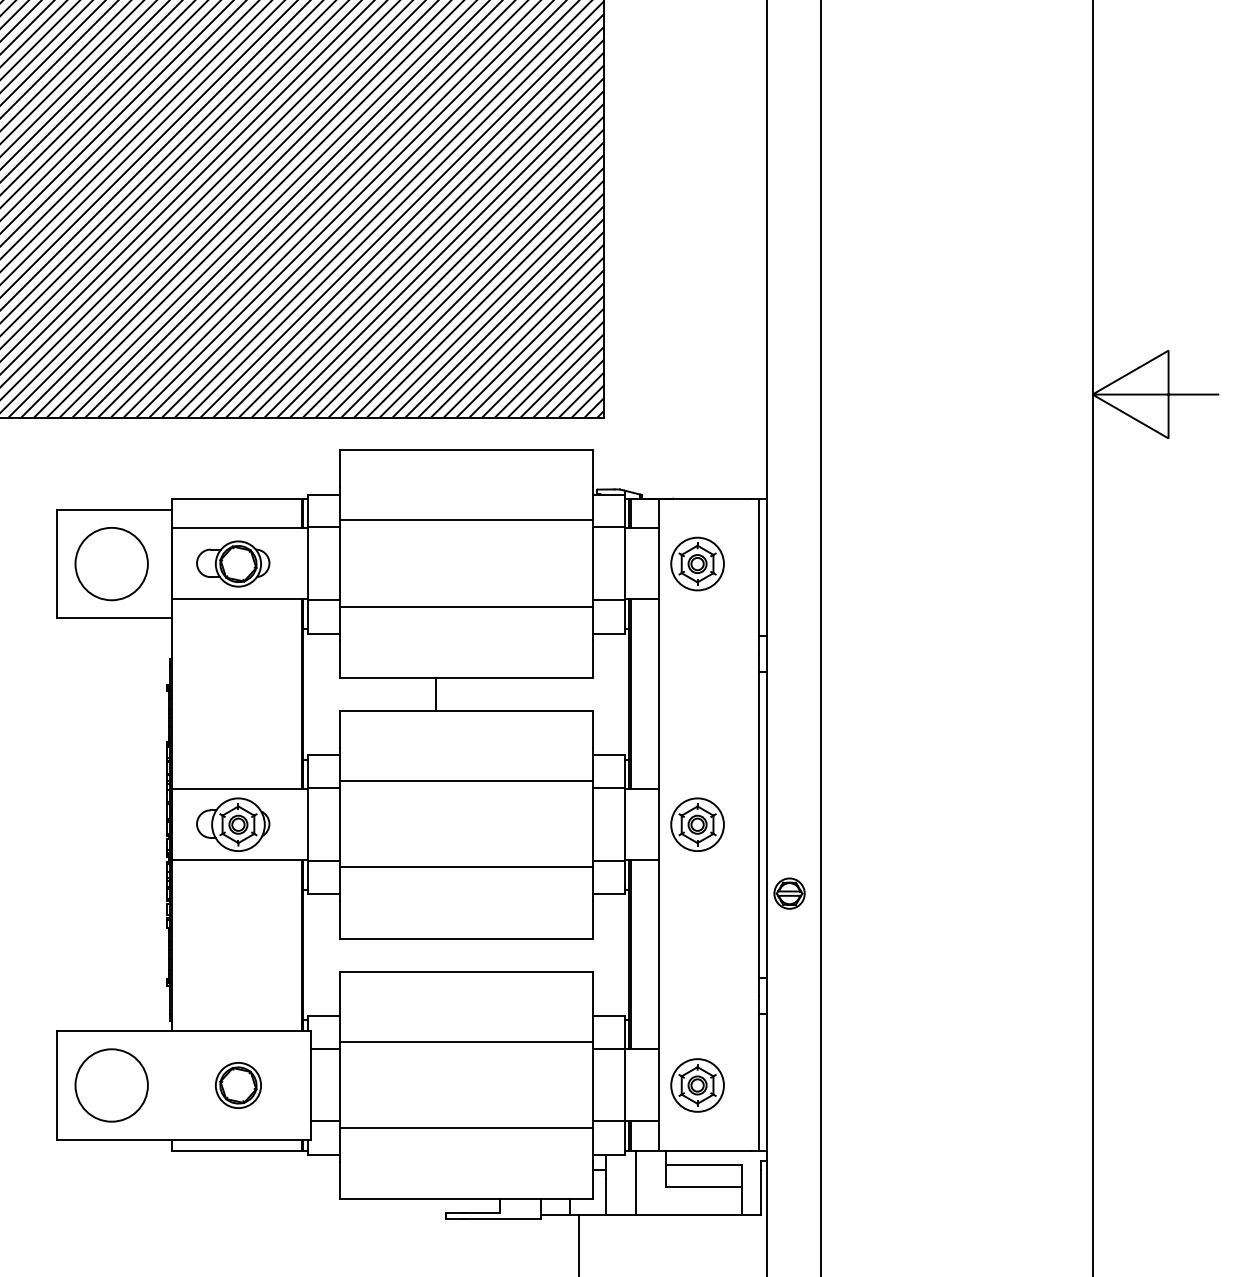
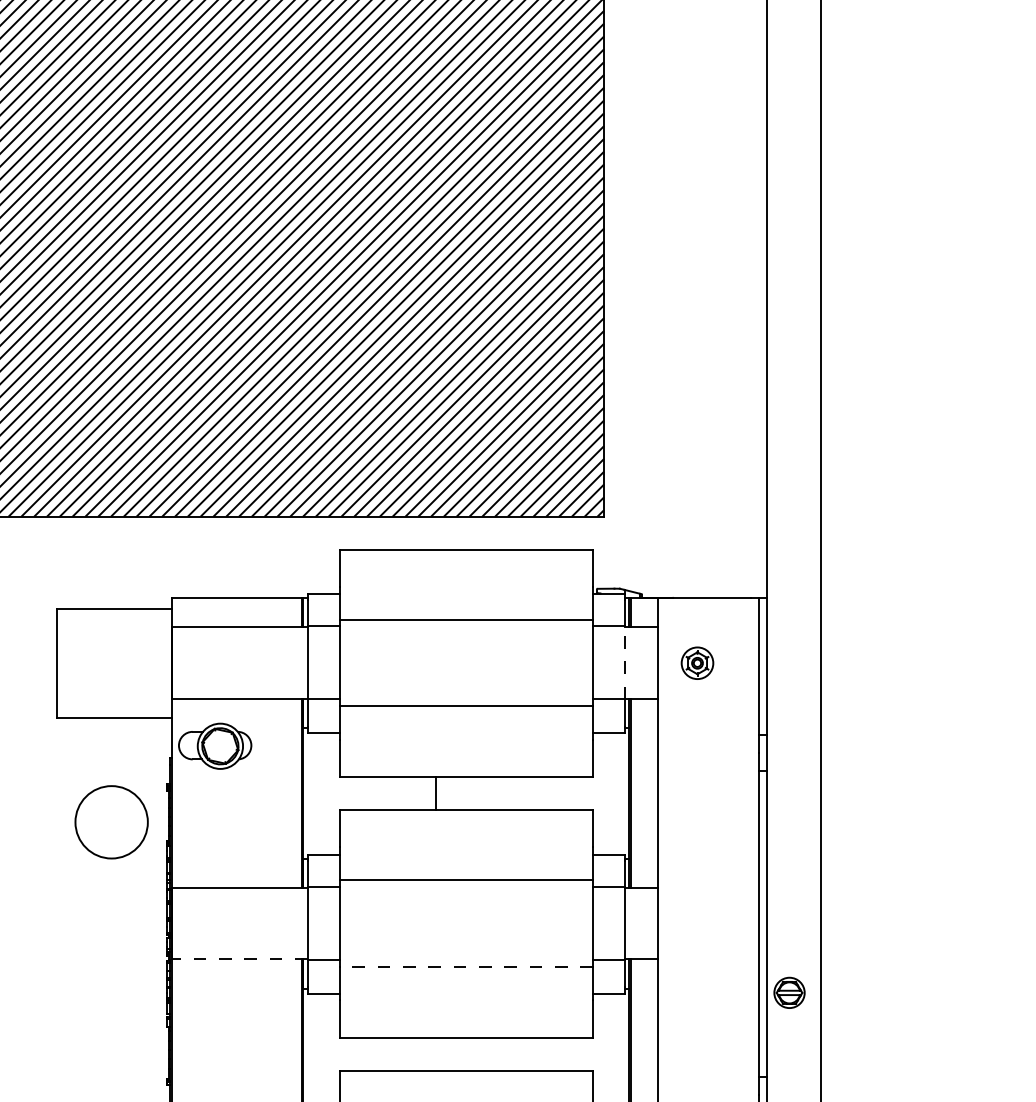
part: (233, 563) -> (215, 745), moved
line: (625, 563) -> (625, 662), solid -> dashed
part: (697, 563) -> (697, 662), size x0.6
circle: (111, 564) -> (111, 822), moved
part: (233, 824) -> (233, 923), removed
part: (697, 824) -> (697, 923), removed
line: (239, 860) -> (239, 959), solid -> dashed
line: (466, 867) -> (466, 966), solid -> dashed

